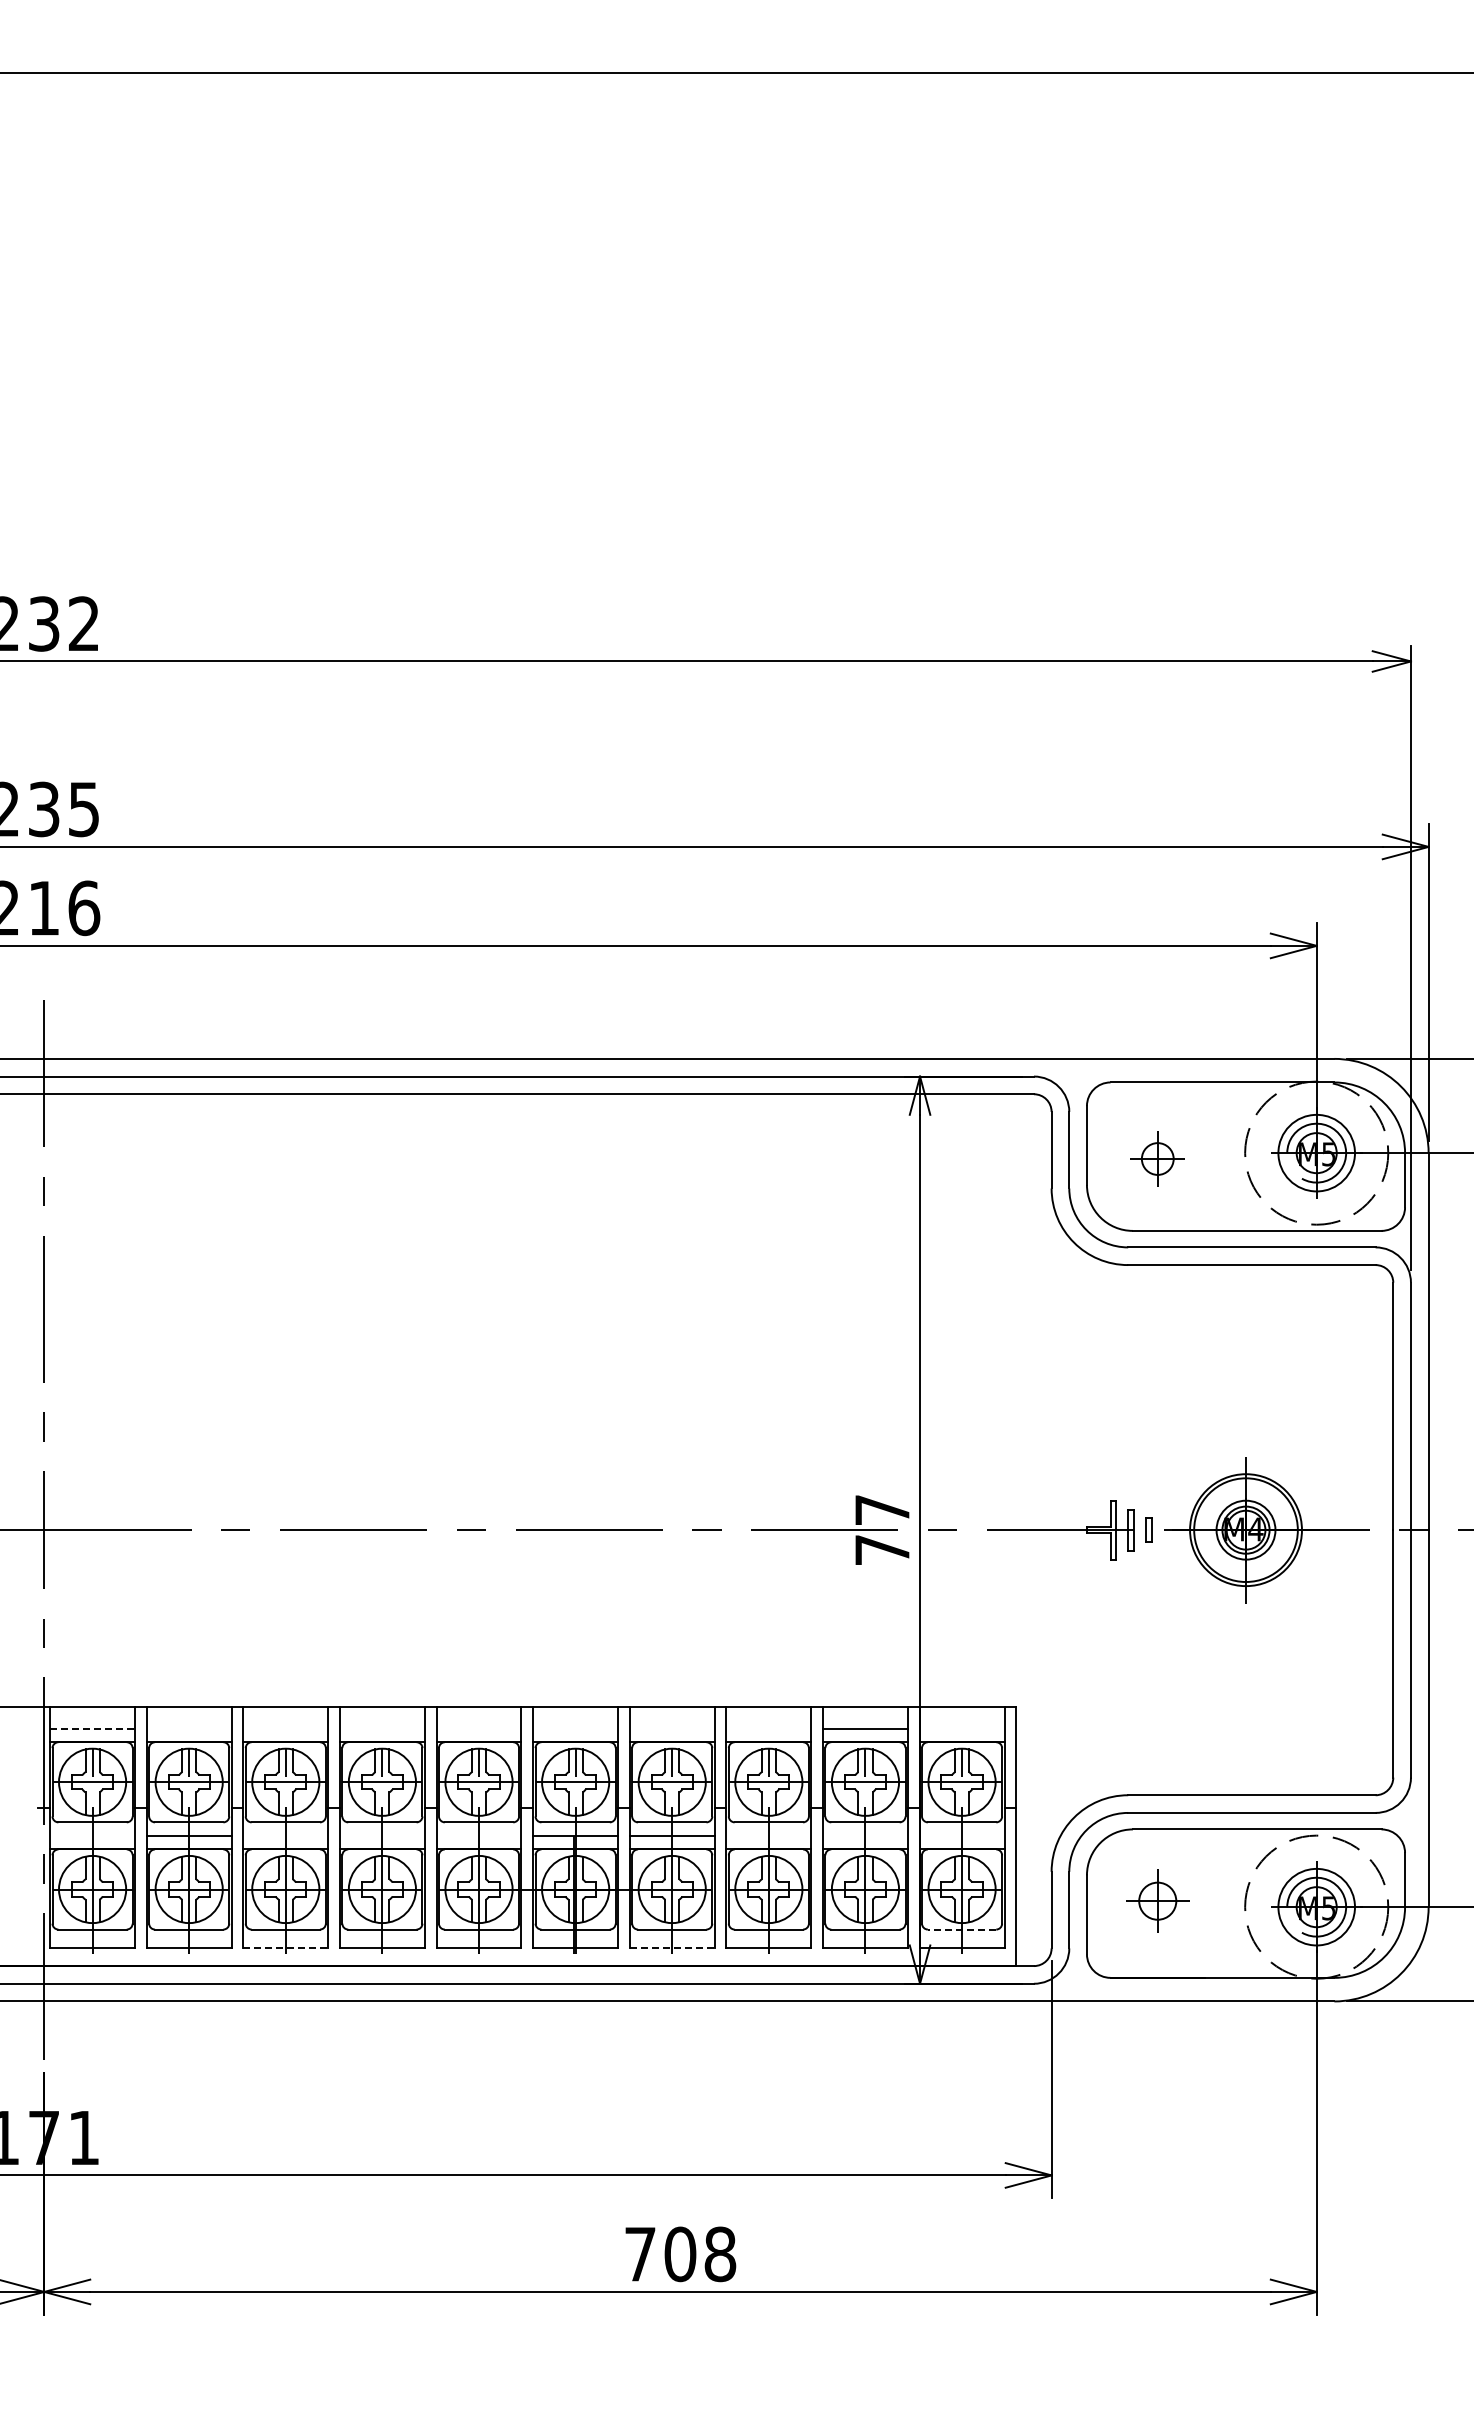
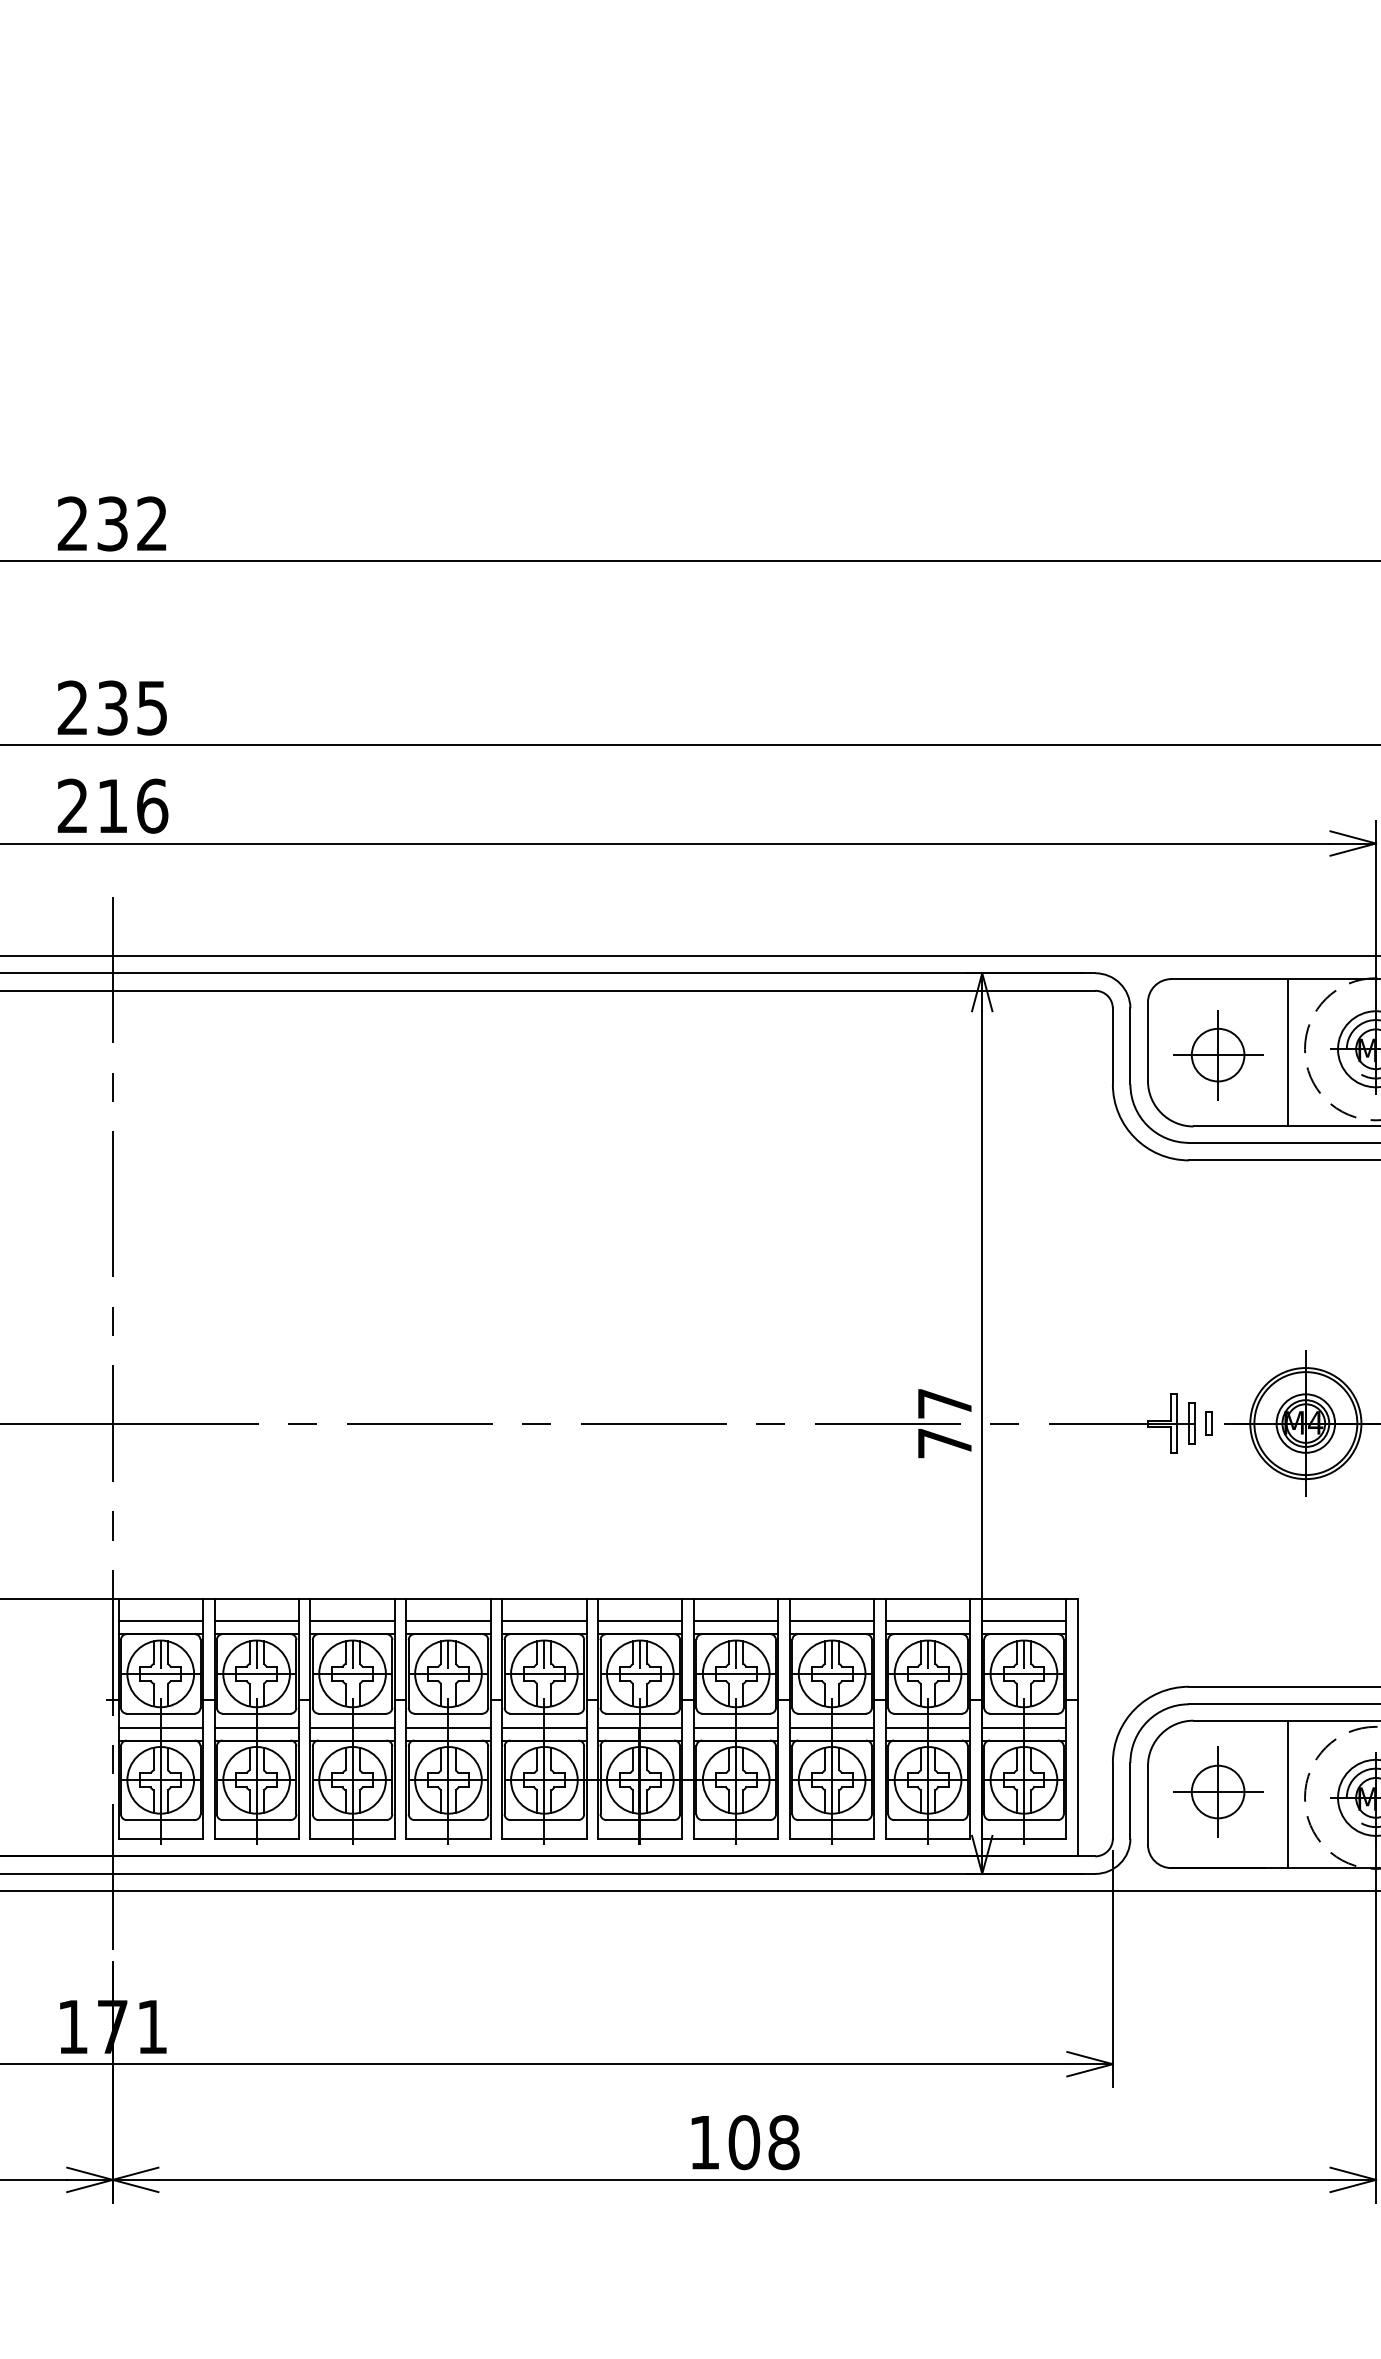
line: (1228, 1156) -> (1288, 1052), added
part: (1157, 1158) -> (1217, 1054), size x1.67
line: (93, 1729) -> (161, 1621), dashed -> solid
line: (188, 1729) -> (255, 1621), added
line: (285, 1729) -> (352, 1621), added
line: (382, 1729) -> (448, 1621), added
line: (478, 1729) -> (543, 1621), added
line: (575, 1729) -> (640, 1621), added
line: (671, 1729) -> (735, 1621), added
line: (768, 1729) -> (831, 1621), added
line: (961, 1729) -> (1023, 1621), added
line: (92, 1836) -> (160, 1727), added
line: (285, 1836) -> (352, 1727), added
line: (382, 1836) -> (448, 1727), added
line: (478, 1836) -> (543, 1727), added
line: (768, 1836) -> (831, 1727), added
line: (865, 1836) -> (928, 1727), added
line: (961, 1836) -> (1023, 1727), added
part: (1157, 1900) -> (1217, 1791), size x1.43
line: (1228, 1903) -> (1288, 1794), added
line: (961, 1929) -> (1023, 1820), dashed -> solid
line: (286, 1948) -> (353, 1838), dashed -> solid
line: (672, 1948) -> (736, 1838), dashed -> solid
text: (640, 2254) -> (704, 2142), 708 -> 108

